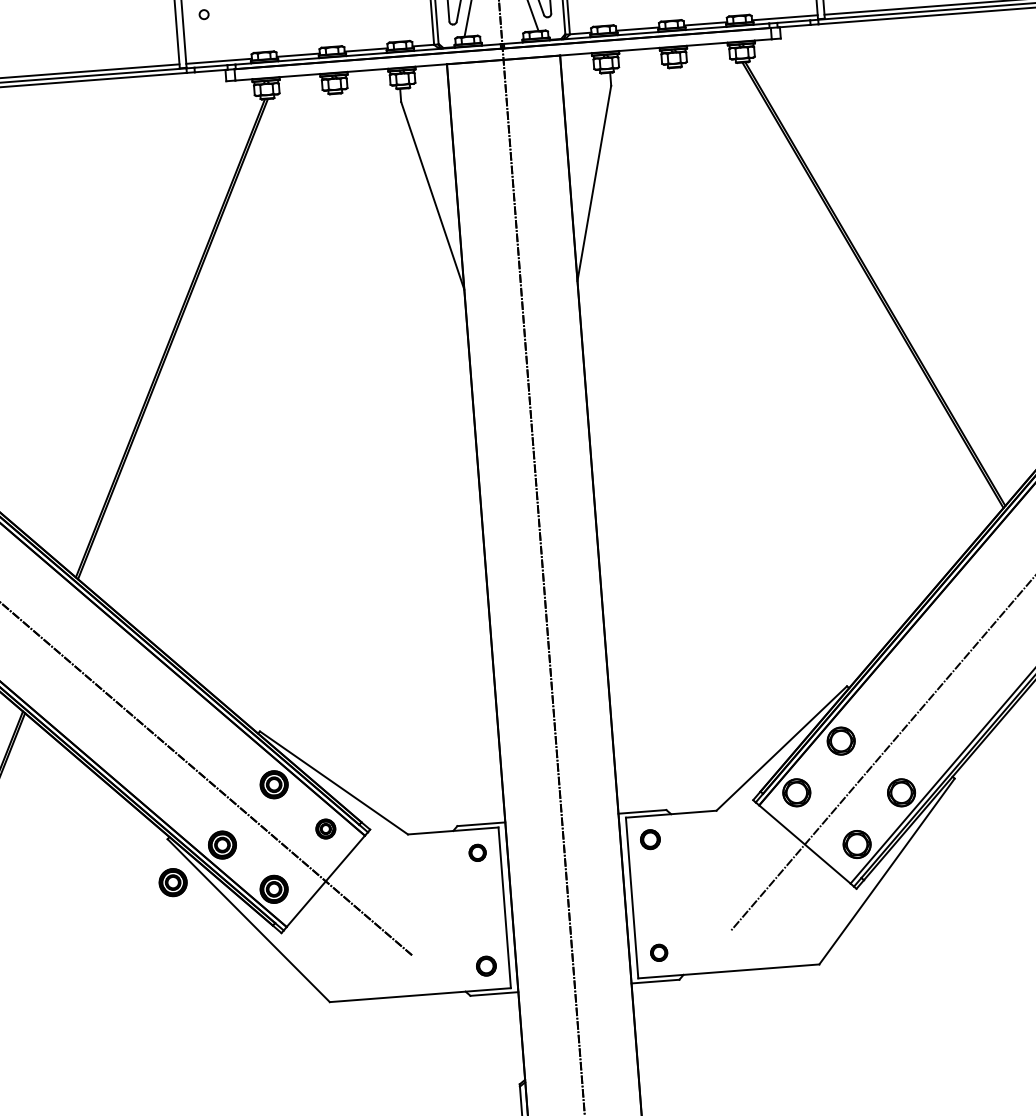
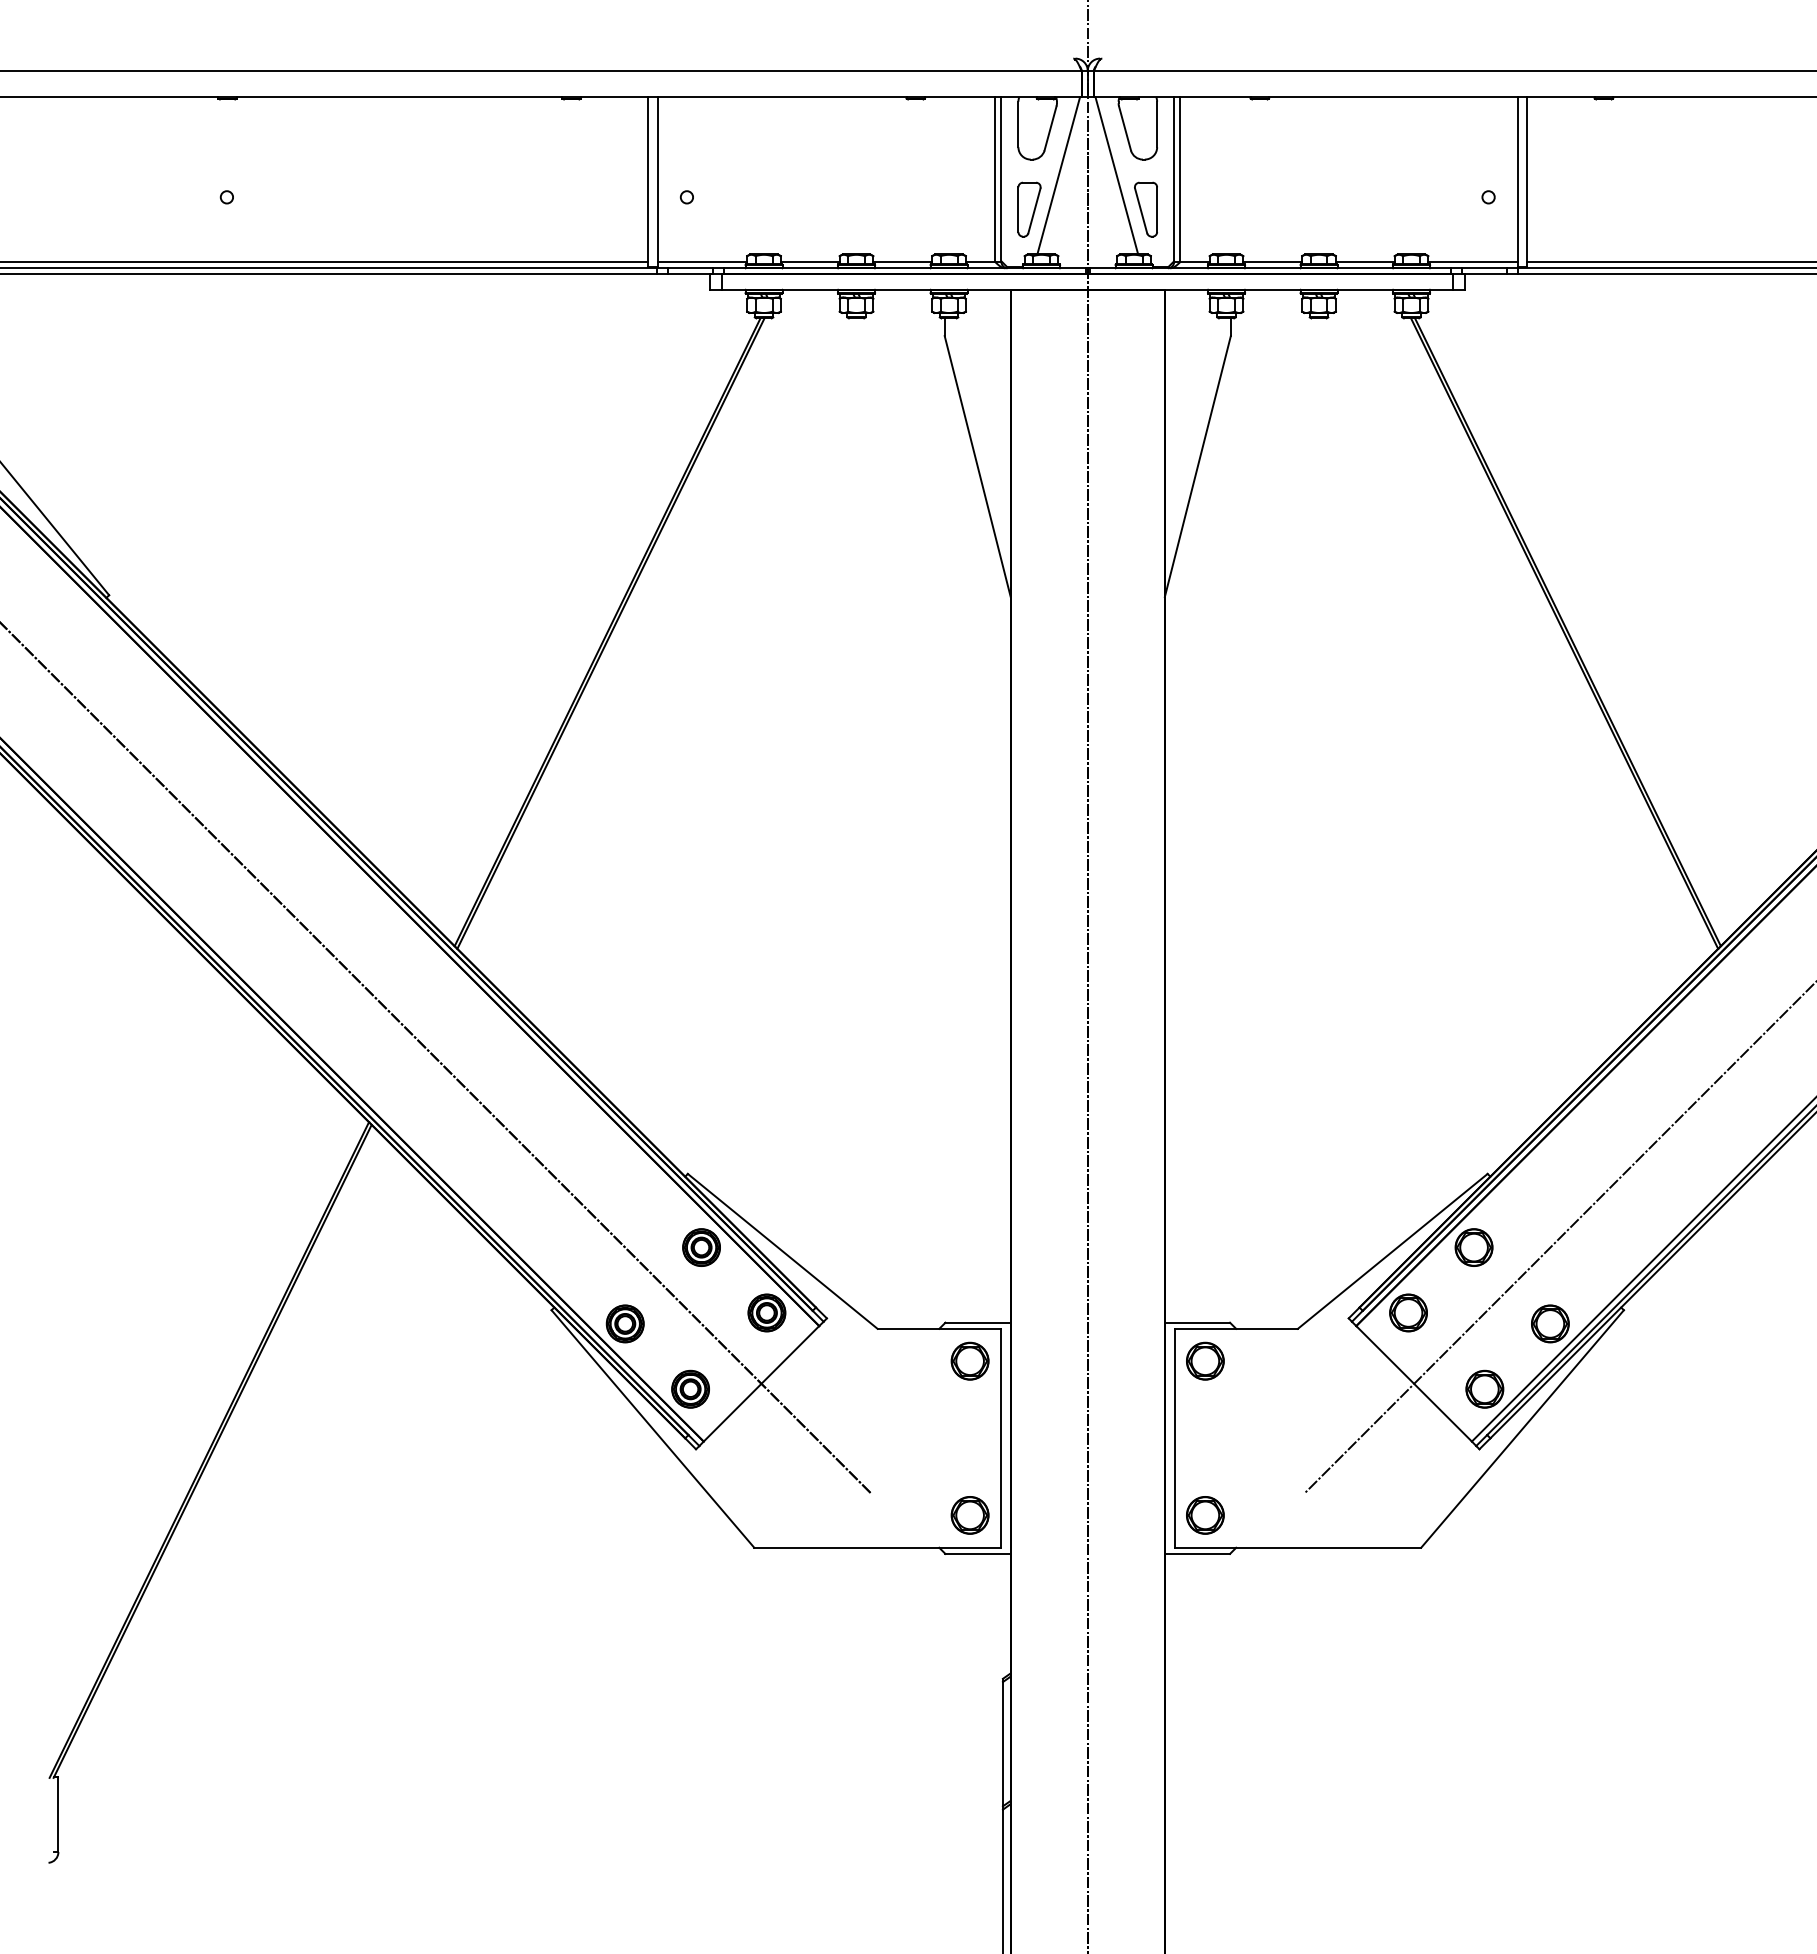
part: (325, 828) -> (766, 1312), size x1.43
part: (650, 839) -> (1205, 1360), size x1.43
part: (477, 852) -> (969, 1360), size x1.67
part: (173, 882) -> (554, 1369), removed
part: (659, 952) -> (1205, 1515), size x1.67
part: (485, 966) -> (969, 1515), size x1.43

